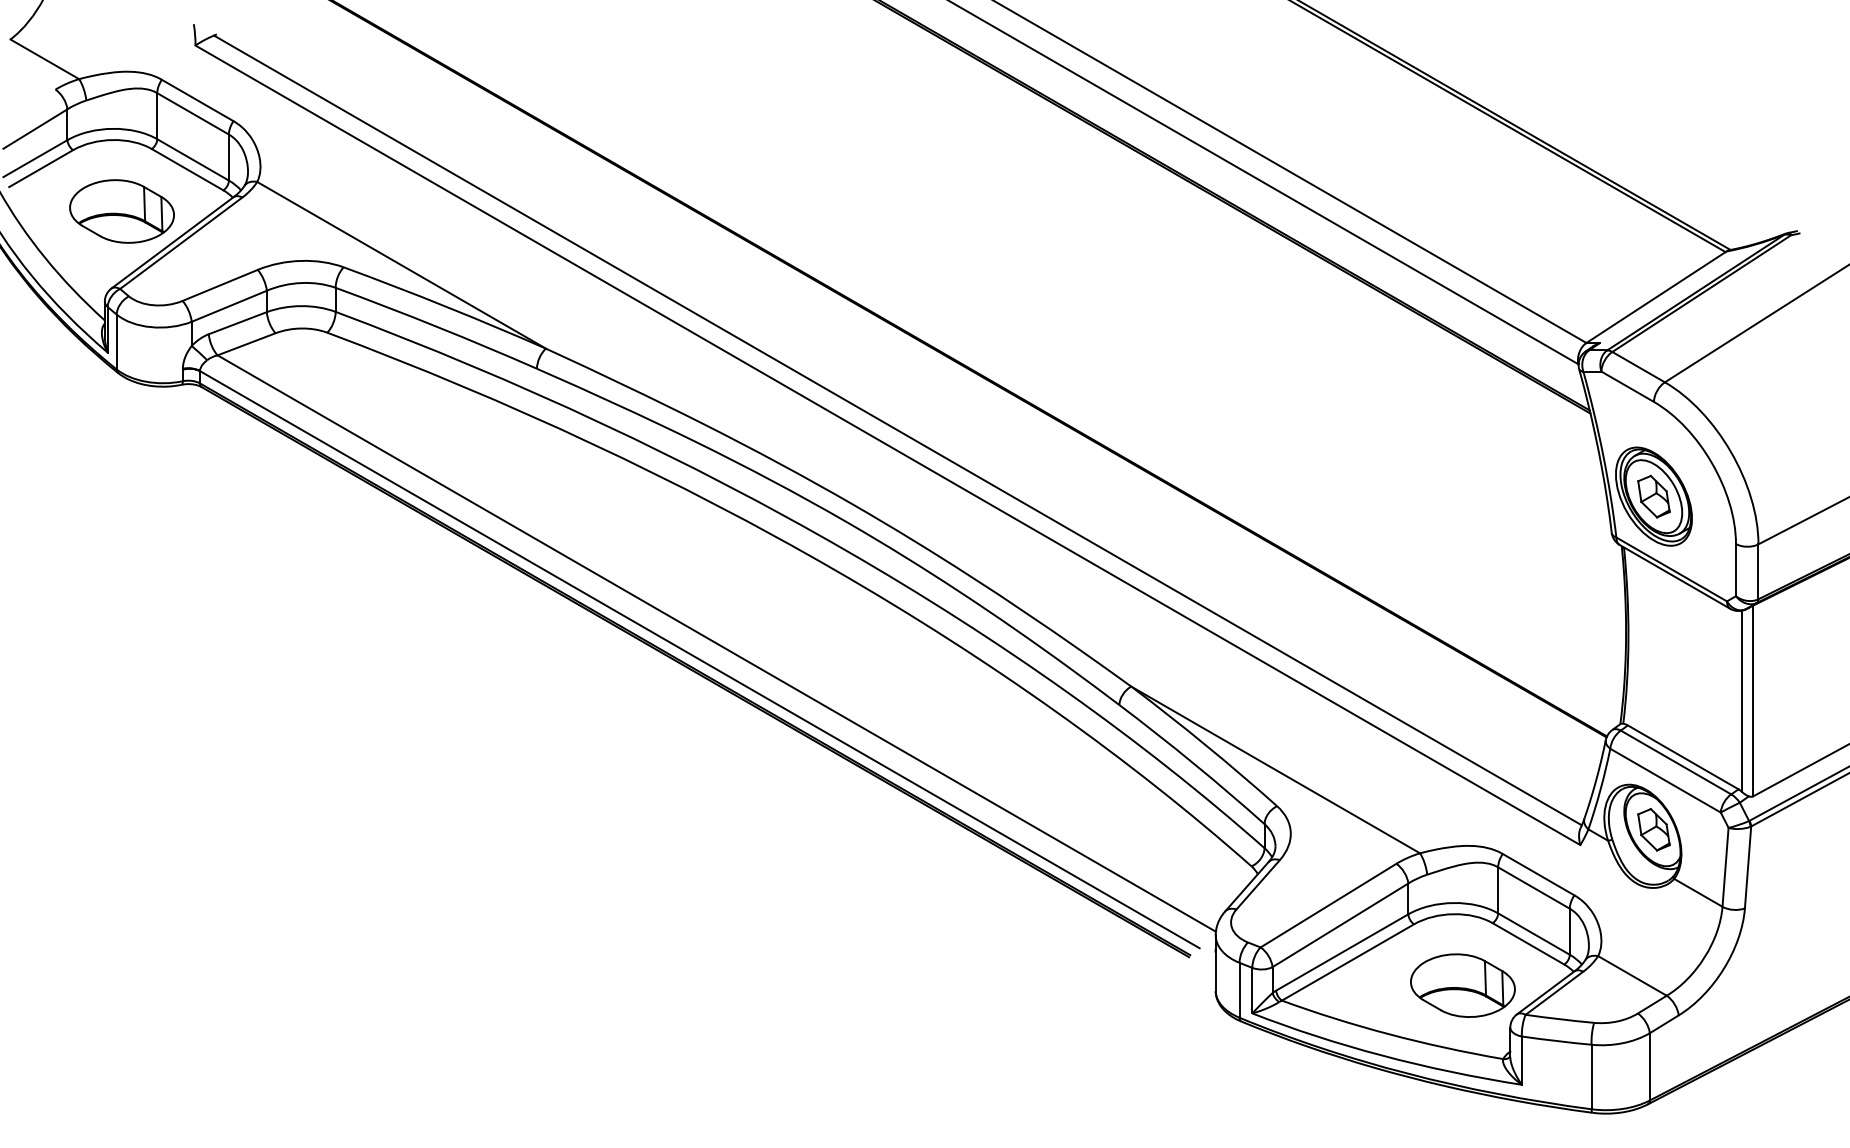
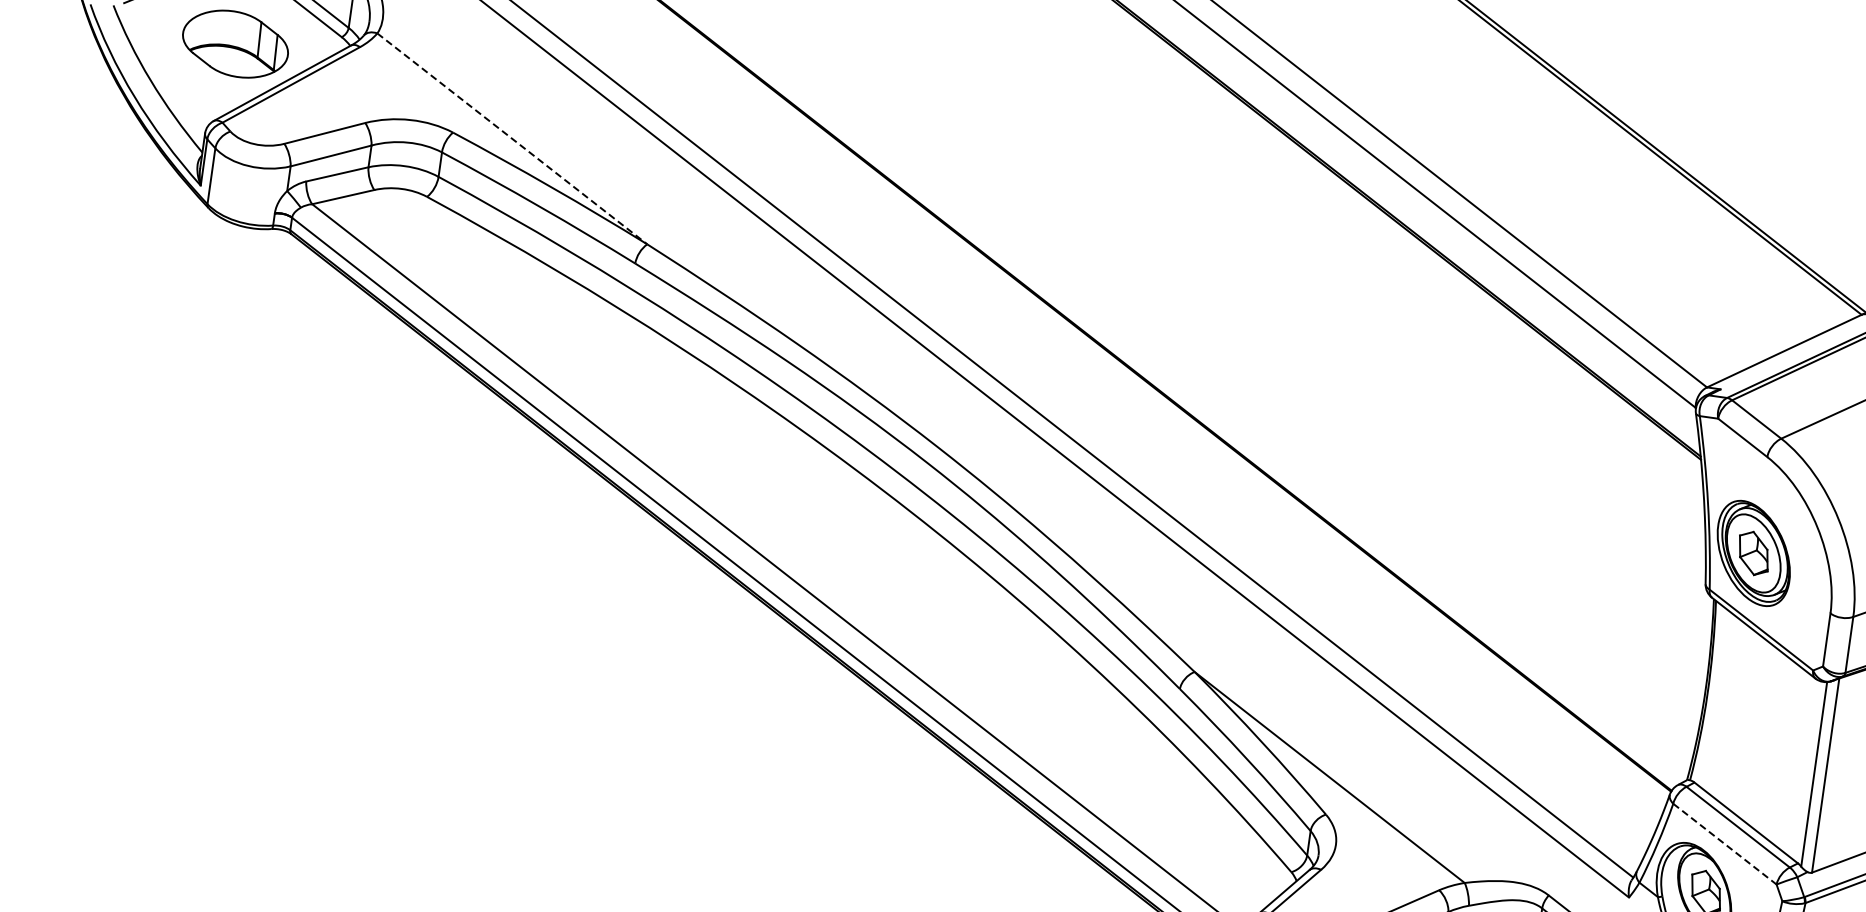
line: (401, 265) -> (512, 139), solid -> dashed
line: (1665, 780) -> (1724, 843), solid -> dashed

